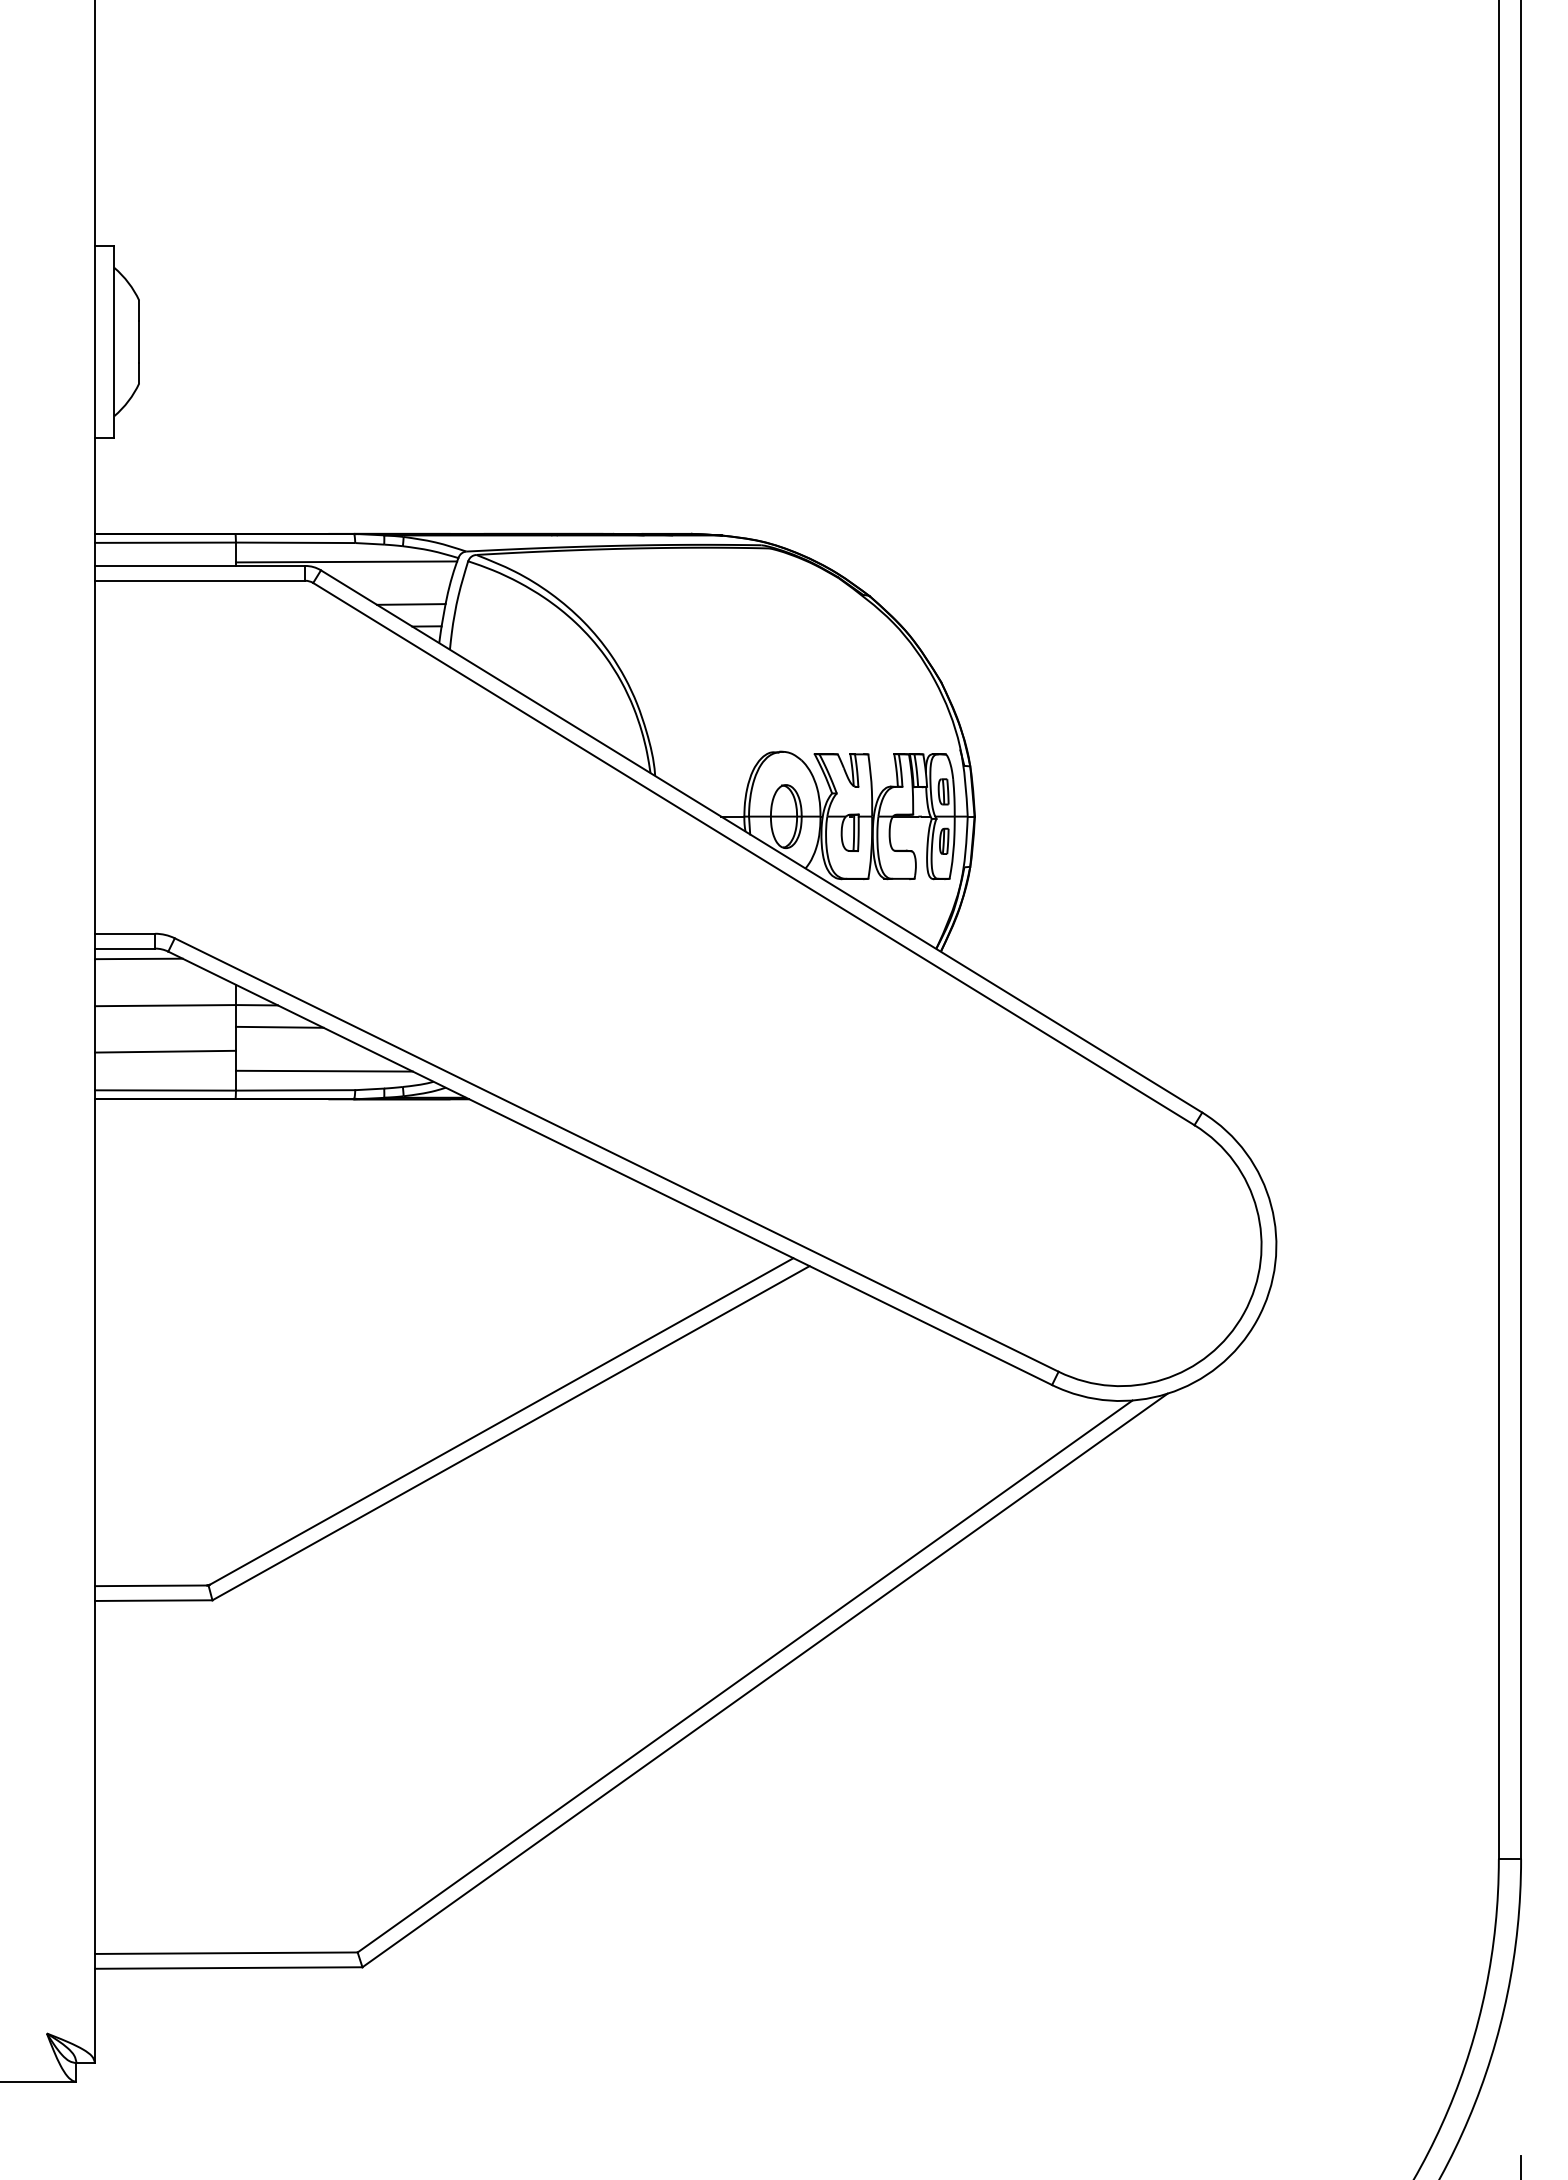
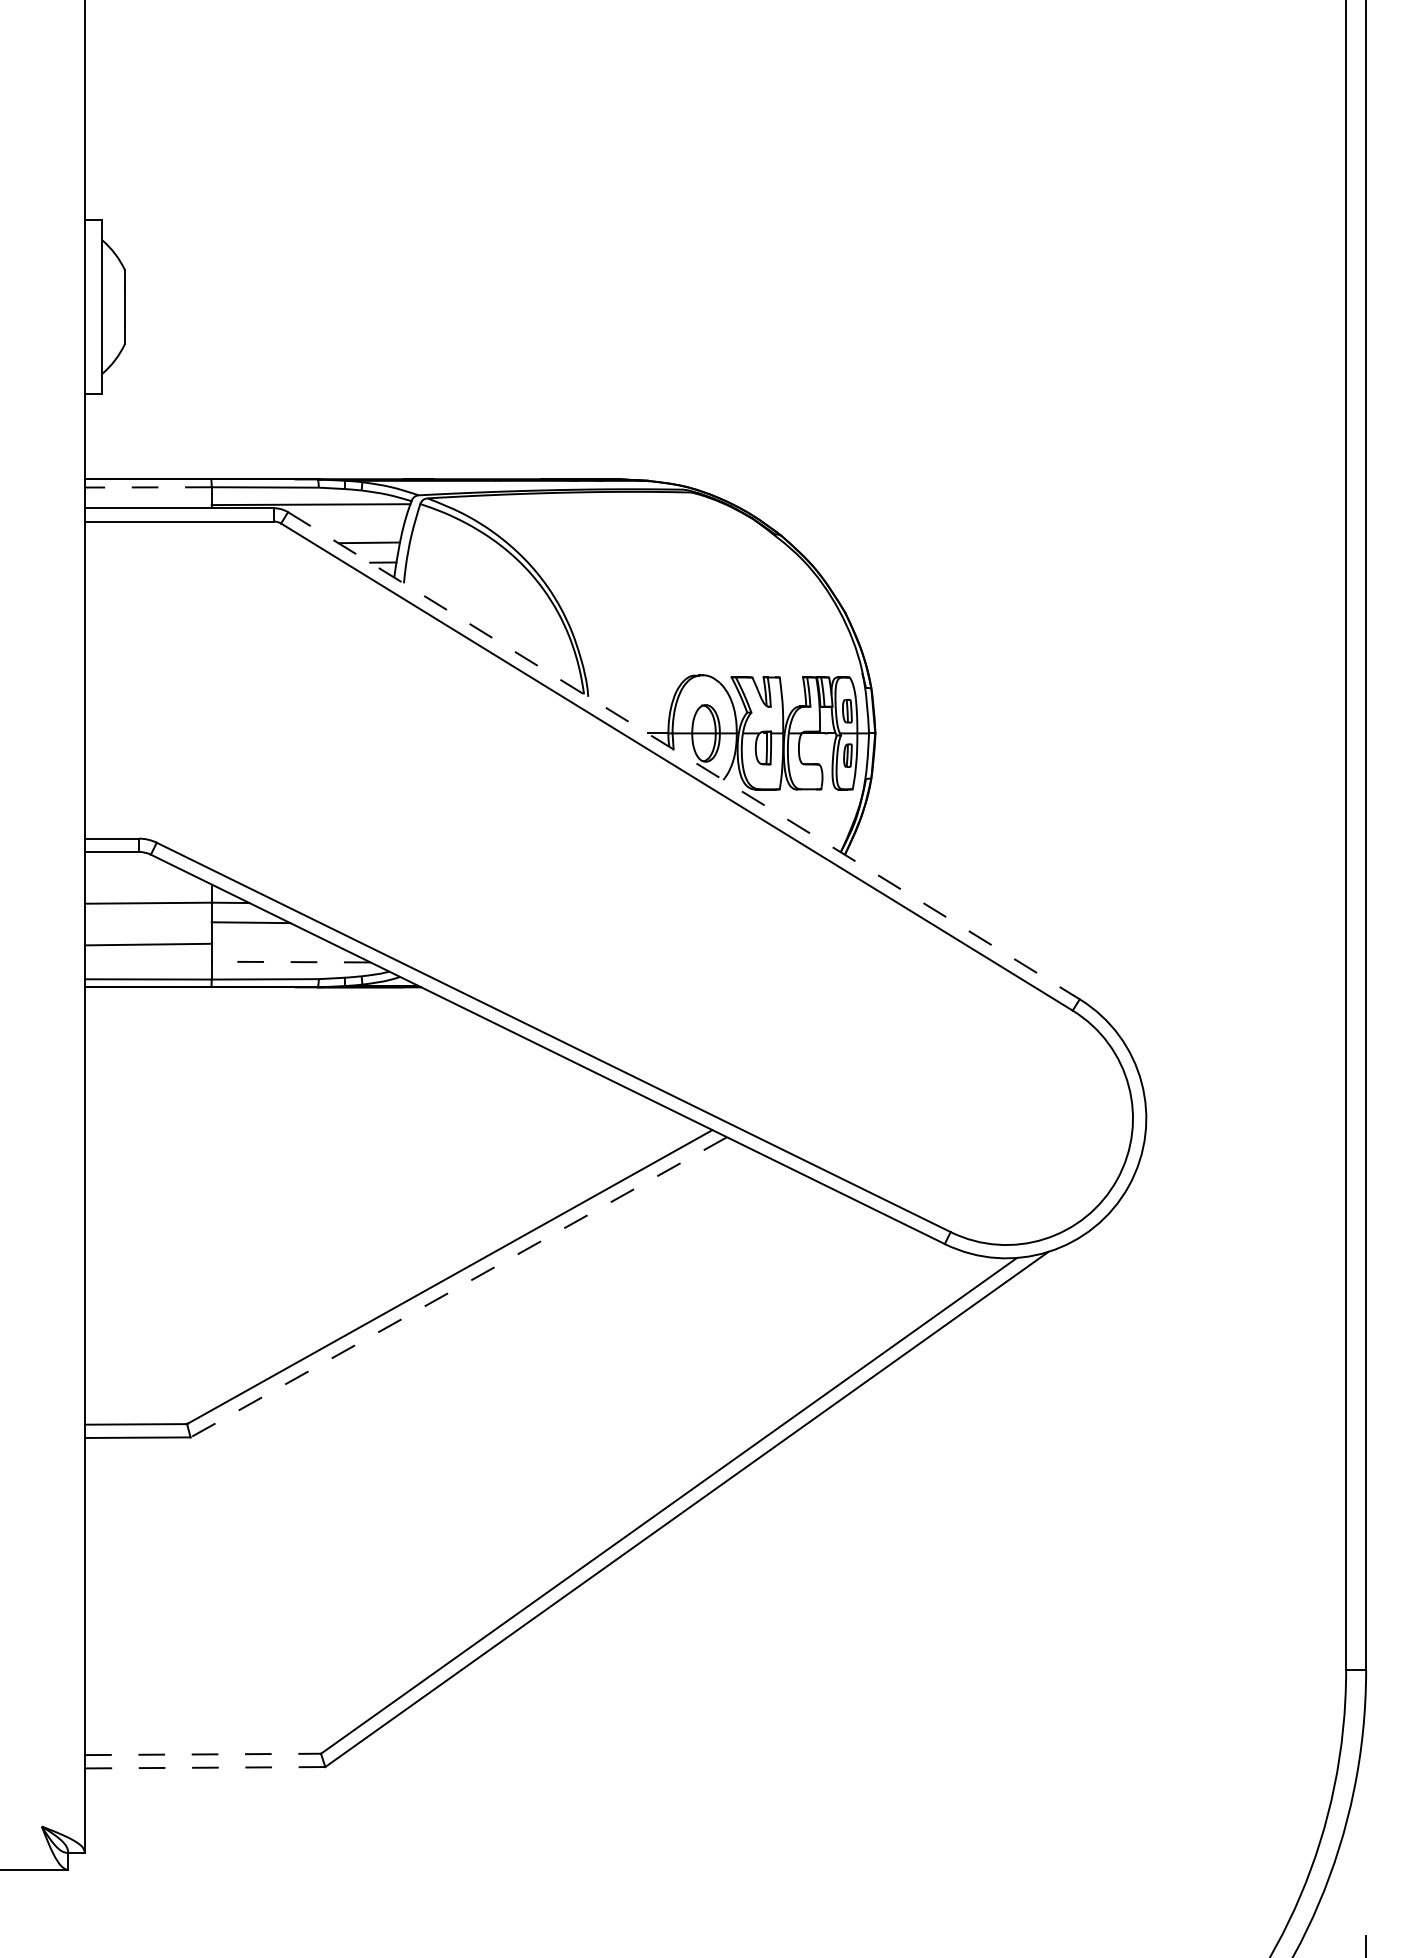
line: (165, 542) -> (148, 487), solid -> dashed
line: (762, 841) -> (684, 755), solid -> dashed
line: (138, 958) -> (124, 860), removed
line: (323, 1071) -> (290, 962), solid -> dashed
line: (510, 1433) -> (458, 1287), solid -> dashed
line: (226, 1953) -> (203, 1754), solid -> dashed
line: (228, 1968) -> (204, 1768), solid -> dashed

